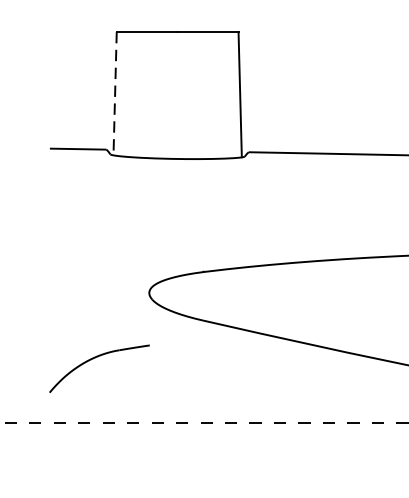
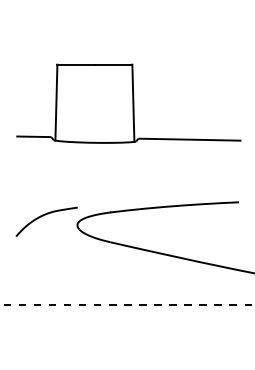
line: (115, 93) -> (56, 102), dashed -> solid
part: (99, 368) -> (46, 221), moved

